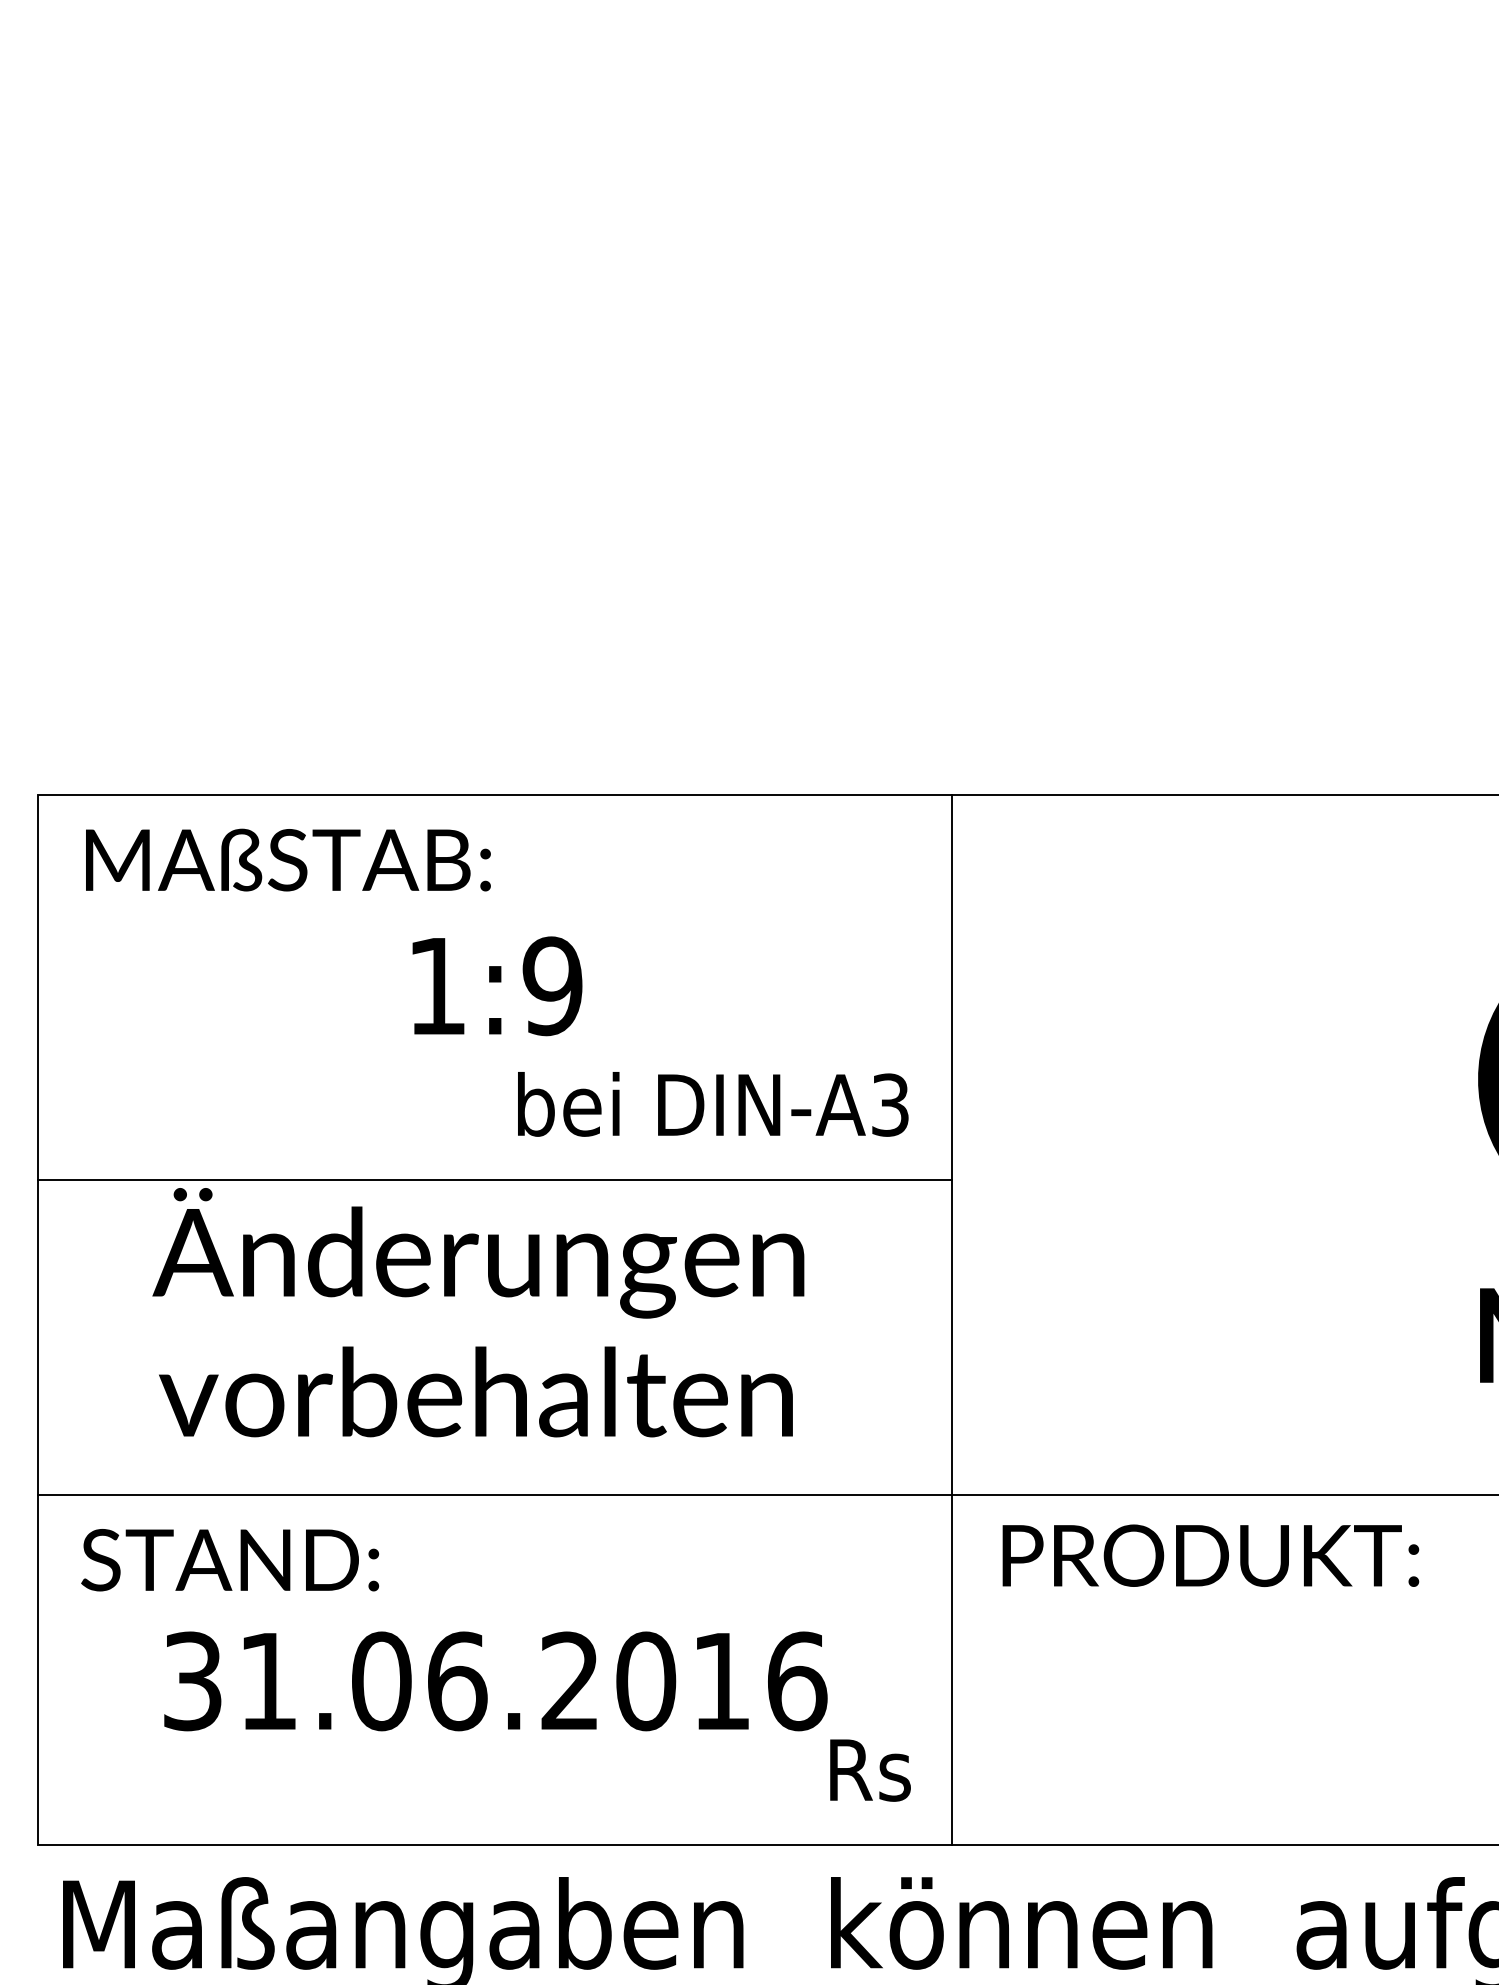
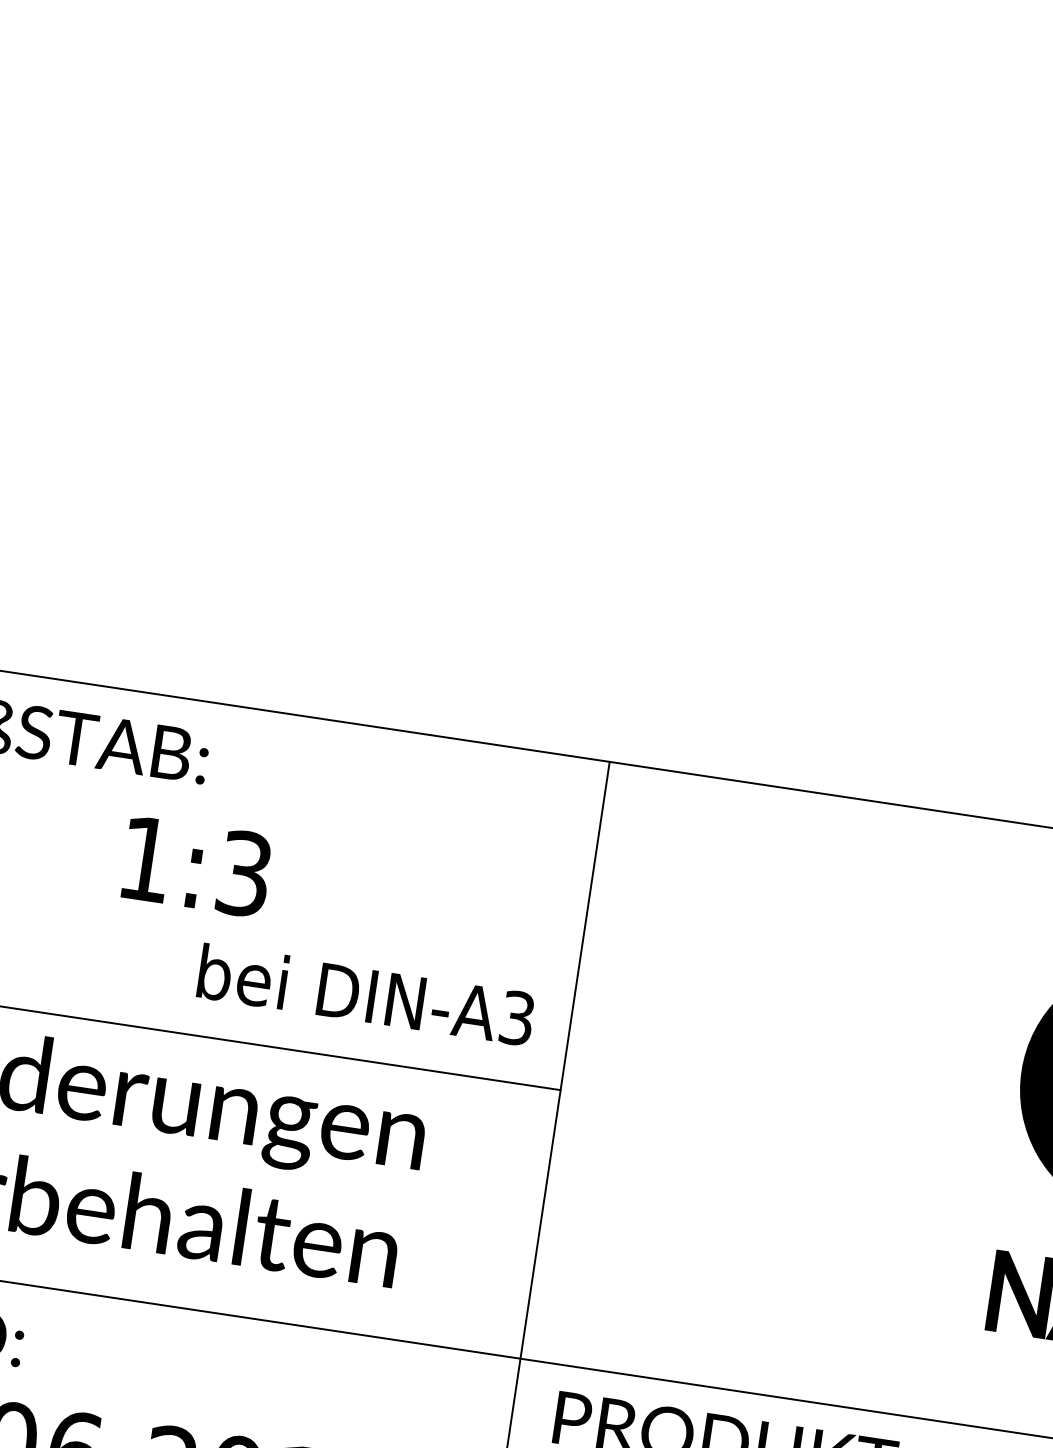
text: (552, 986) -> (244, 874), 1:9 -> 1:3

